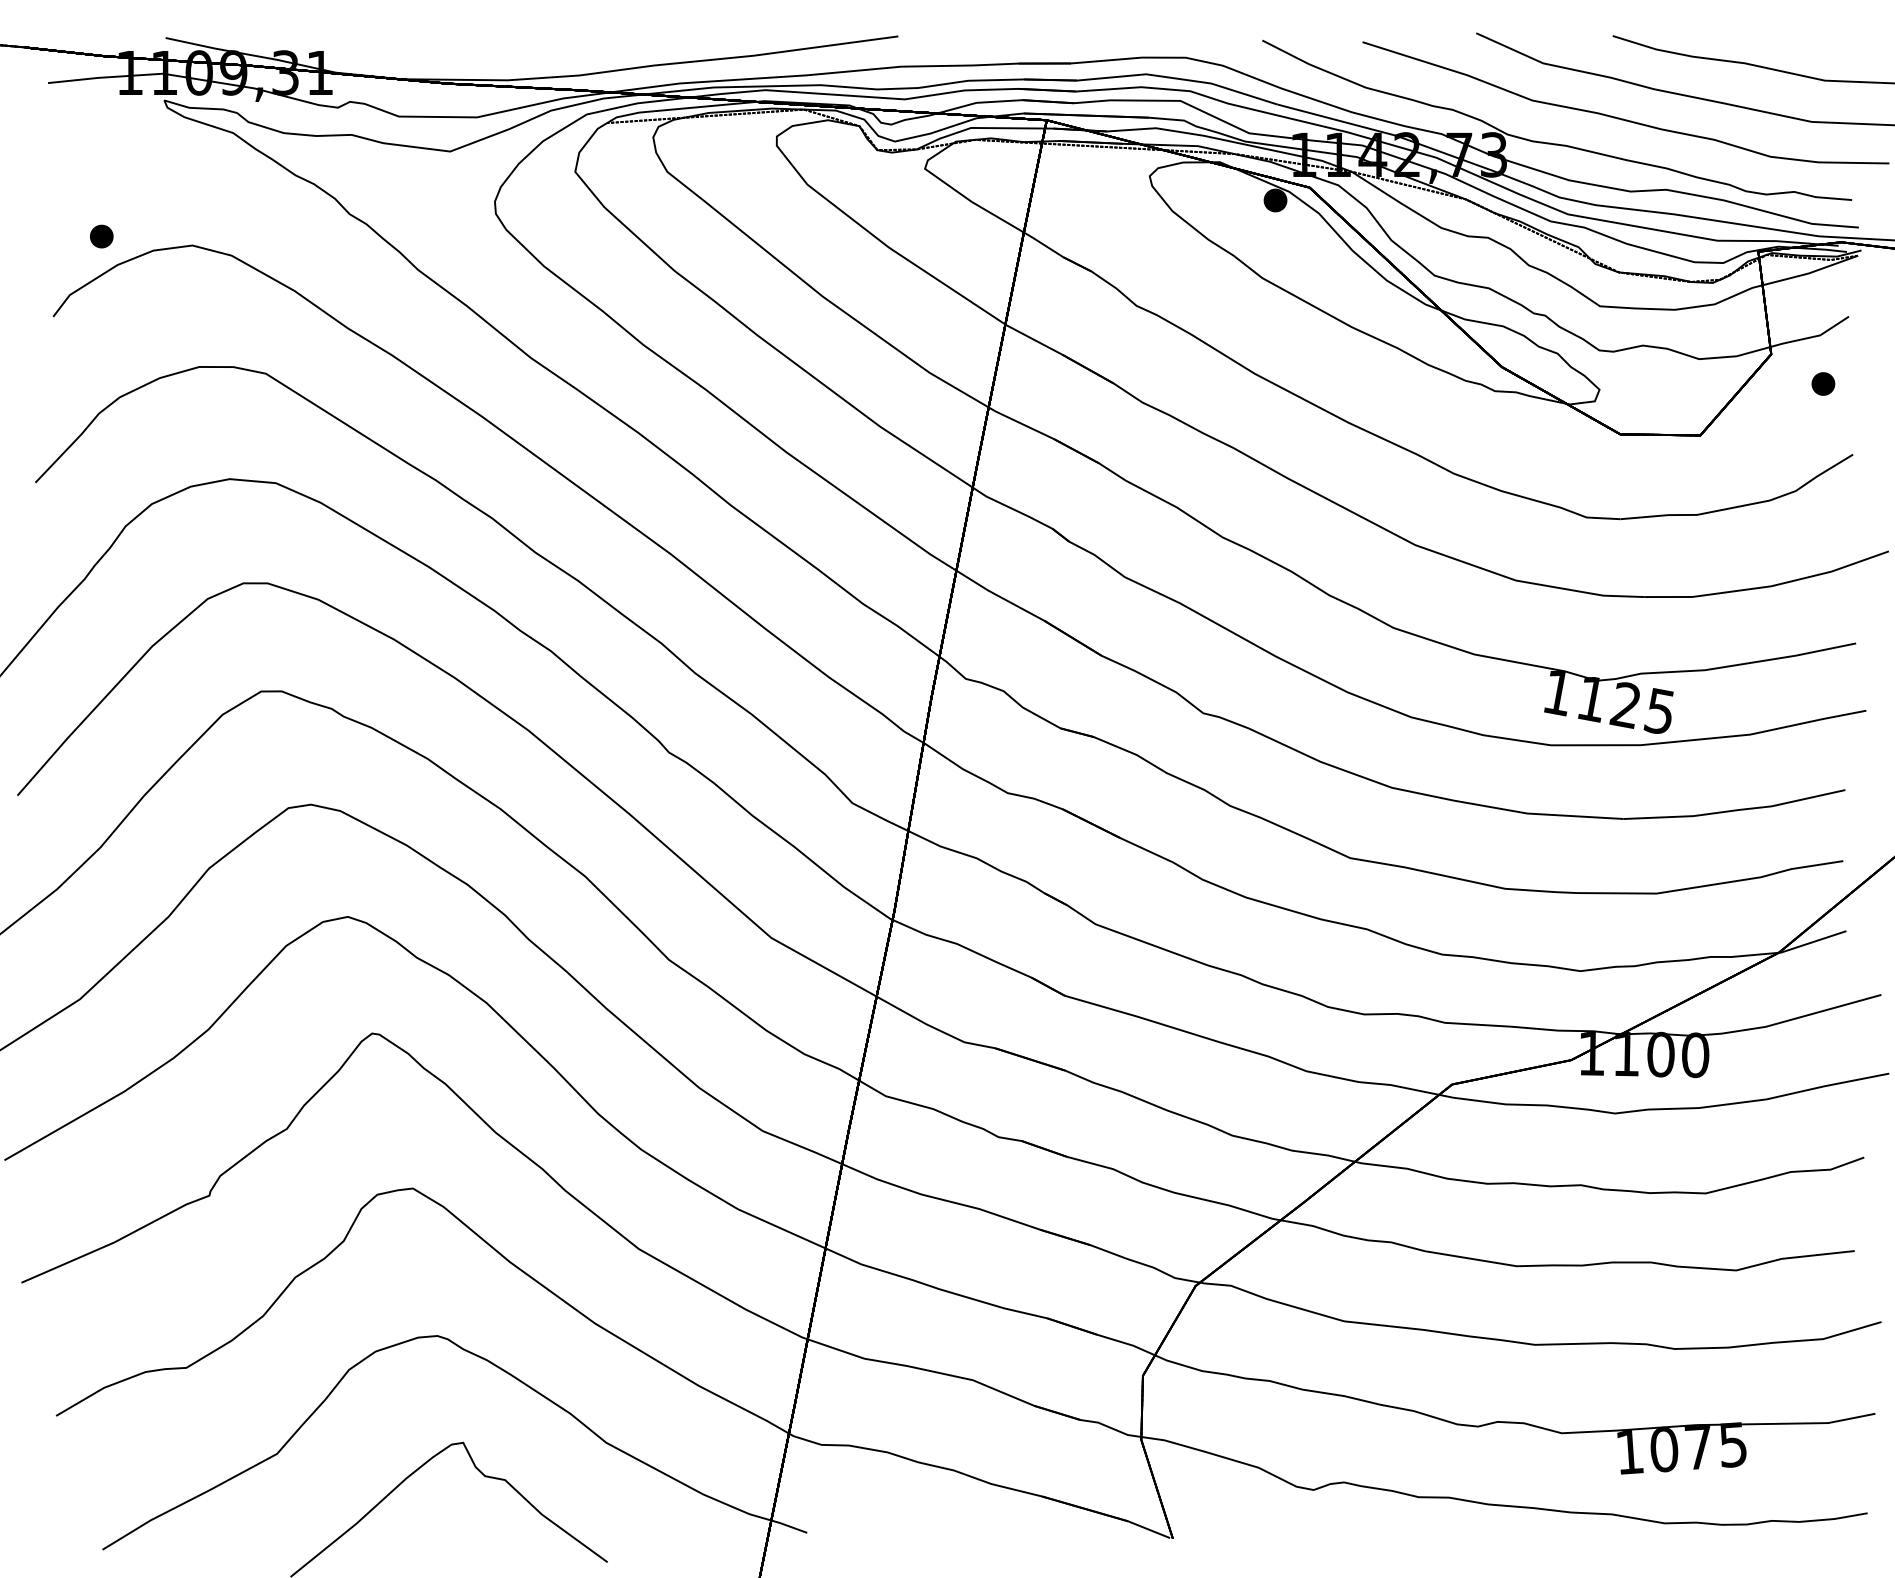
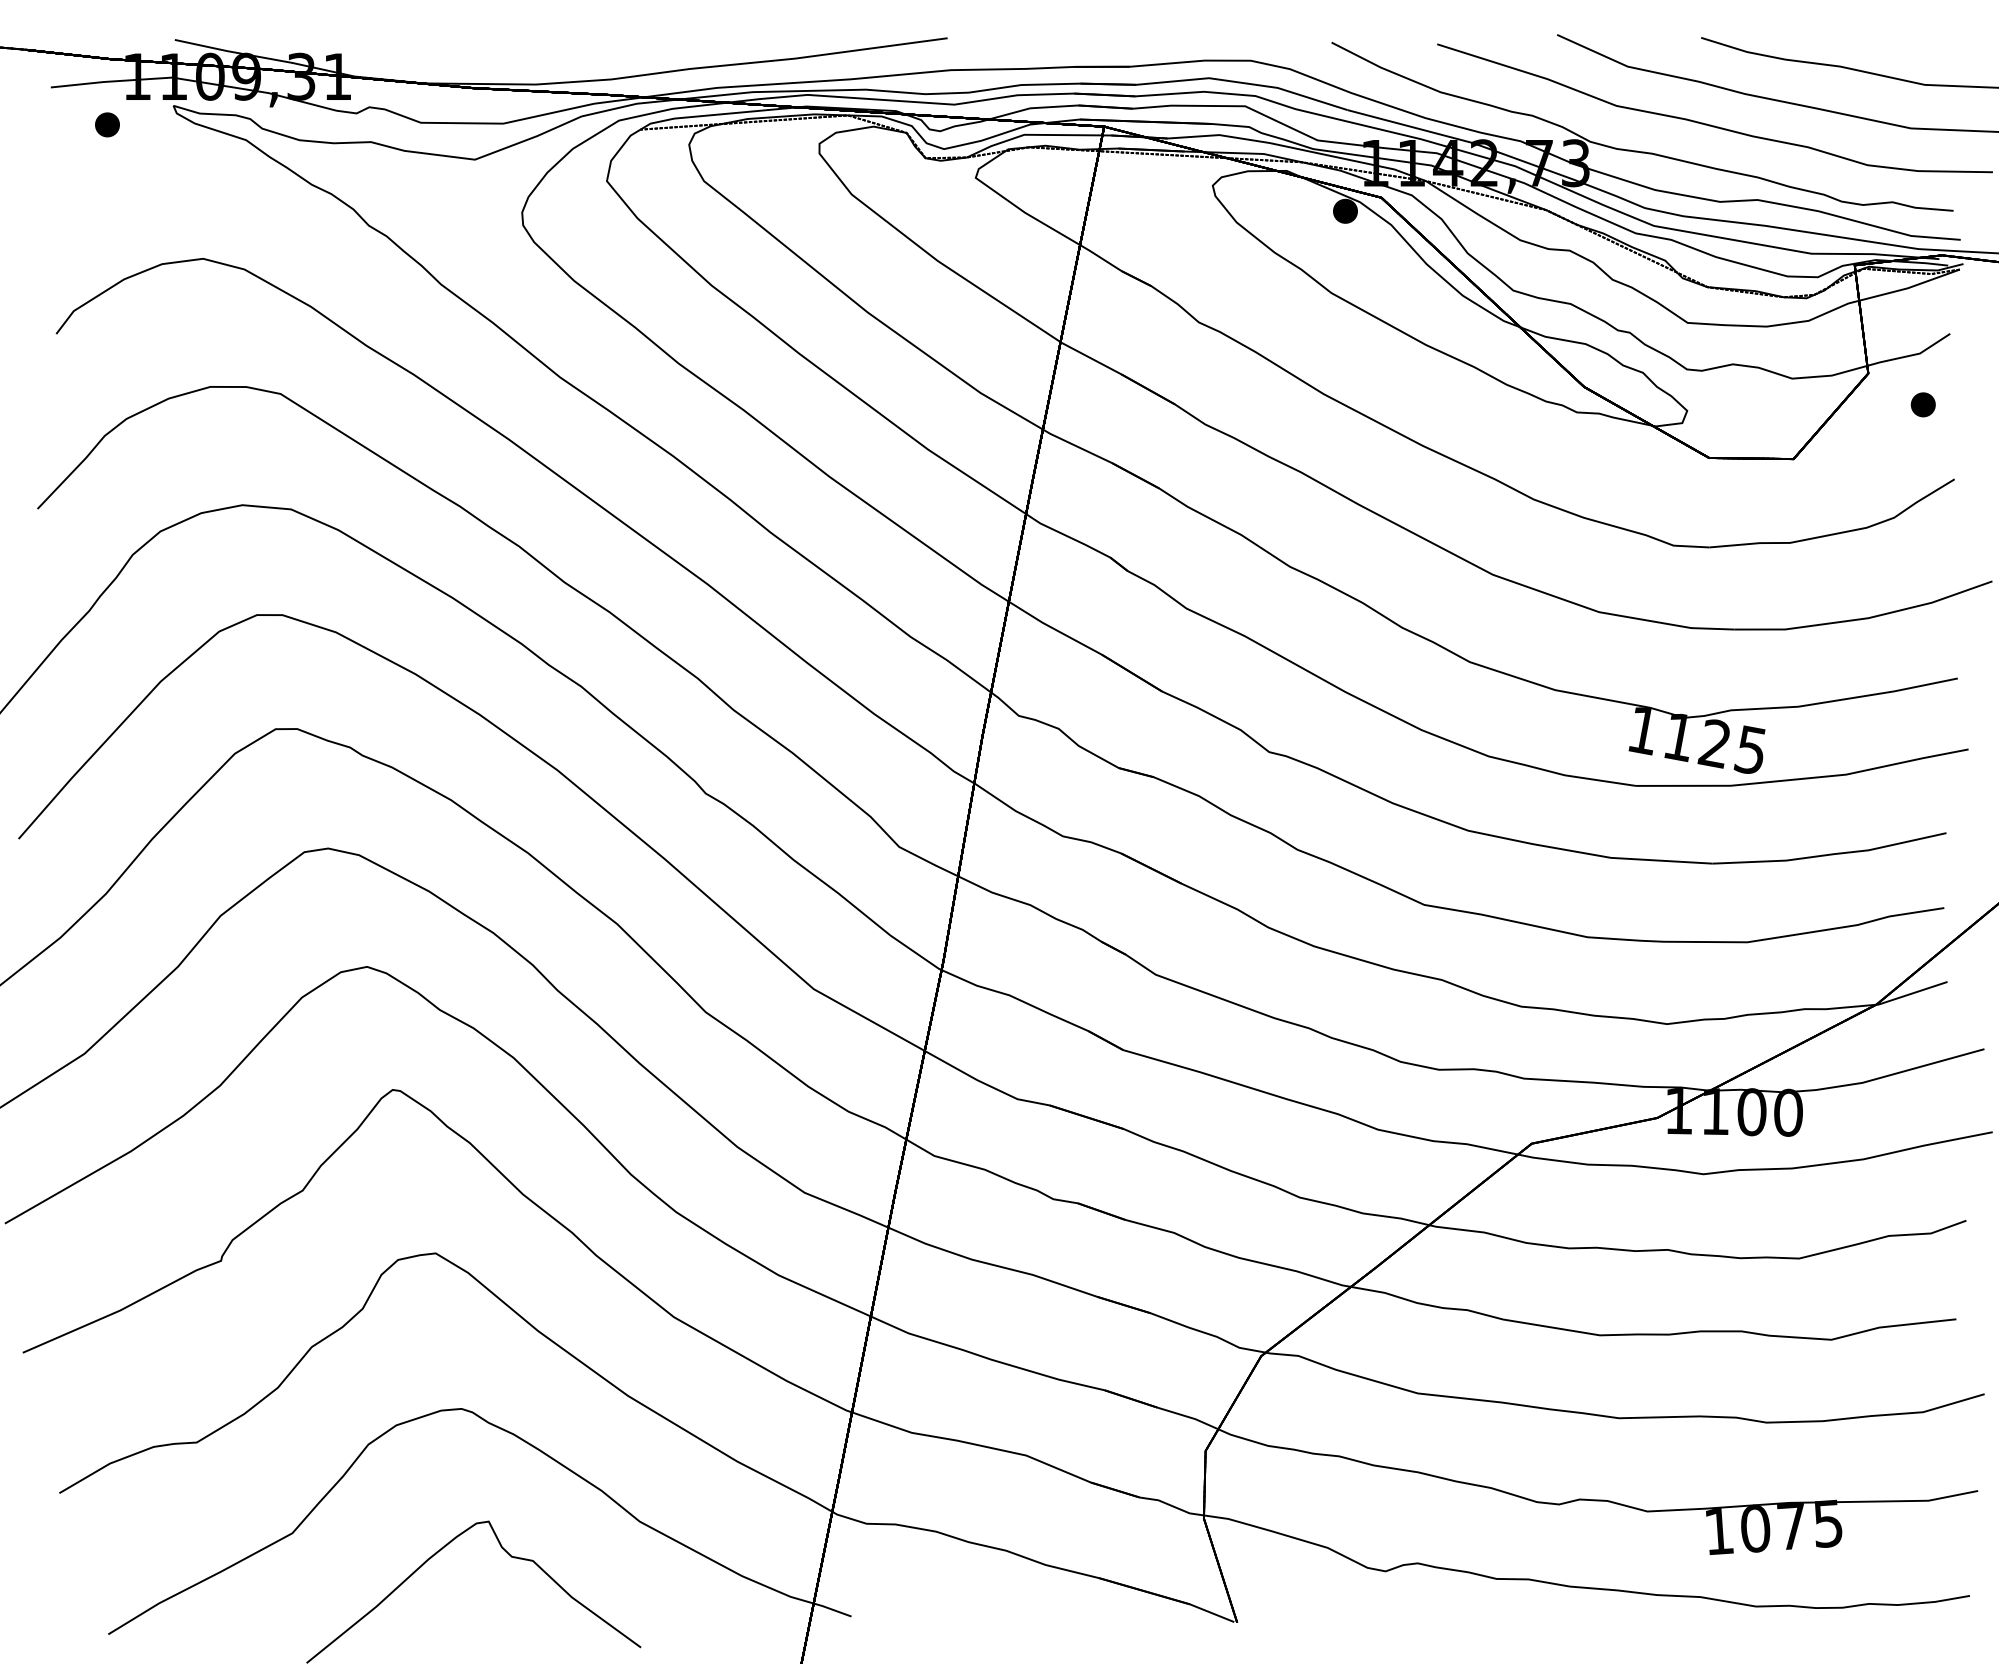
part: (101, 236) -> (107, 124), moved

